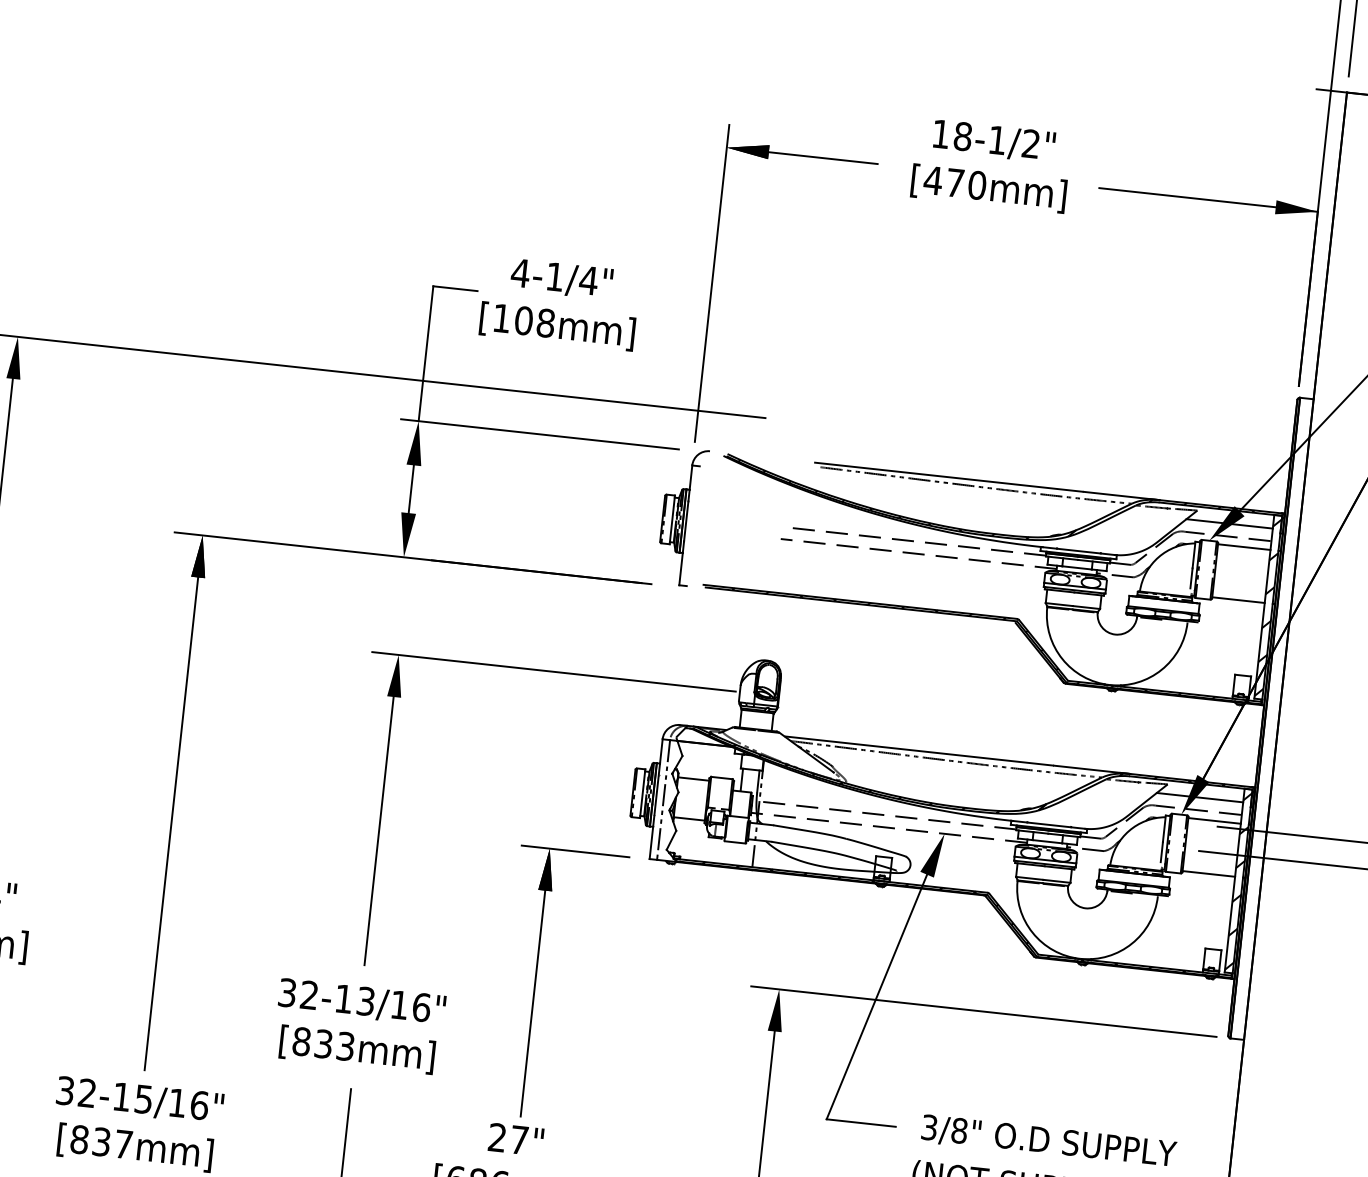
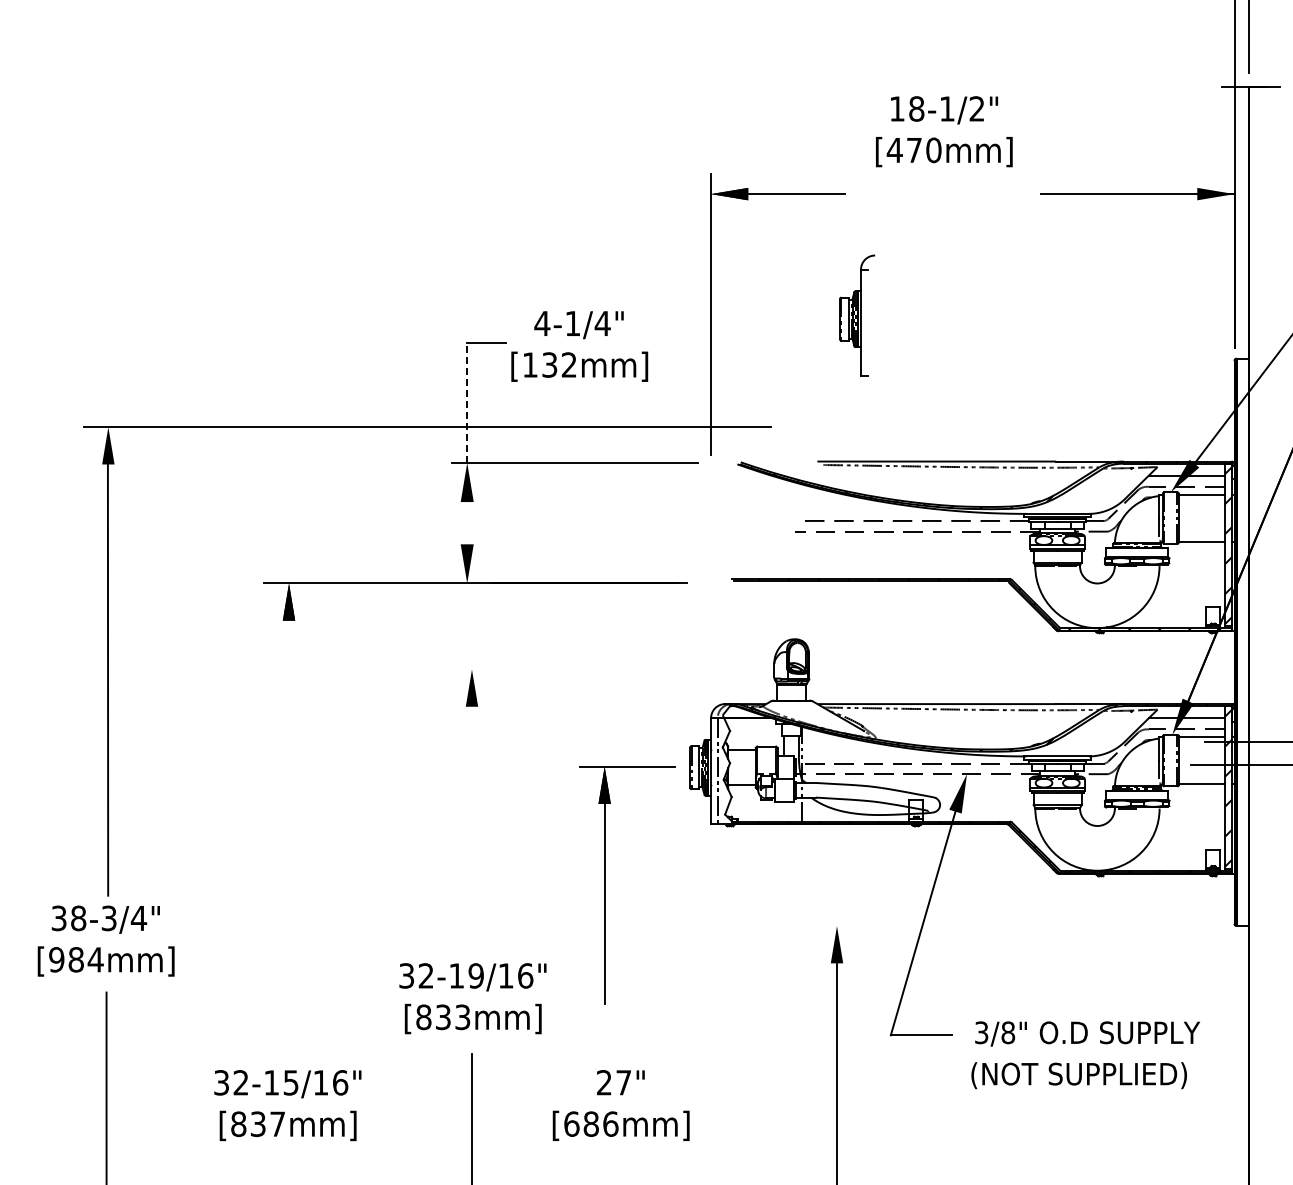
text: (991, 165) -> (944, 131), moved
text: (534, 321) -> (559, 364), [108mm] -> [132mm]
line: (426, 354) -> (467, 403), solid -> dashed
line: (411, 489) -> (467, 523), removed
part: (682, 516) -> (857, 315), moved
line: (553, 671) -> (609, 669), removed
line: (171, 823) -> (289, 838), removed
line: (379, 825) -> (471, 820), removed
part: (536, 982) -> (605, 885), moved
text: (365, 1000) -> (475, 975), 32-13/16" -> 32-19/16"
line: (984, 1012) -> (1018, 926), removed

